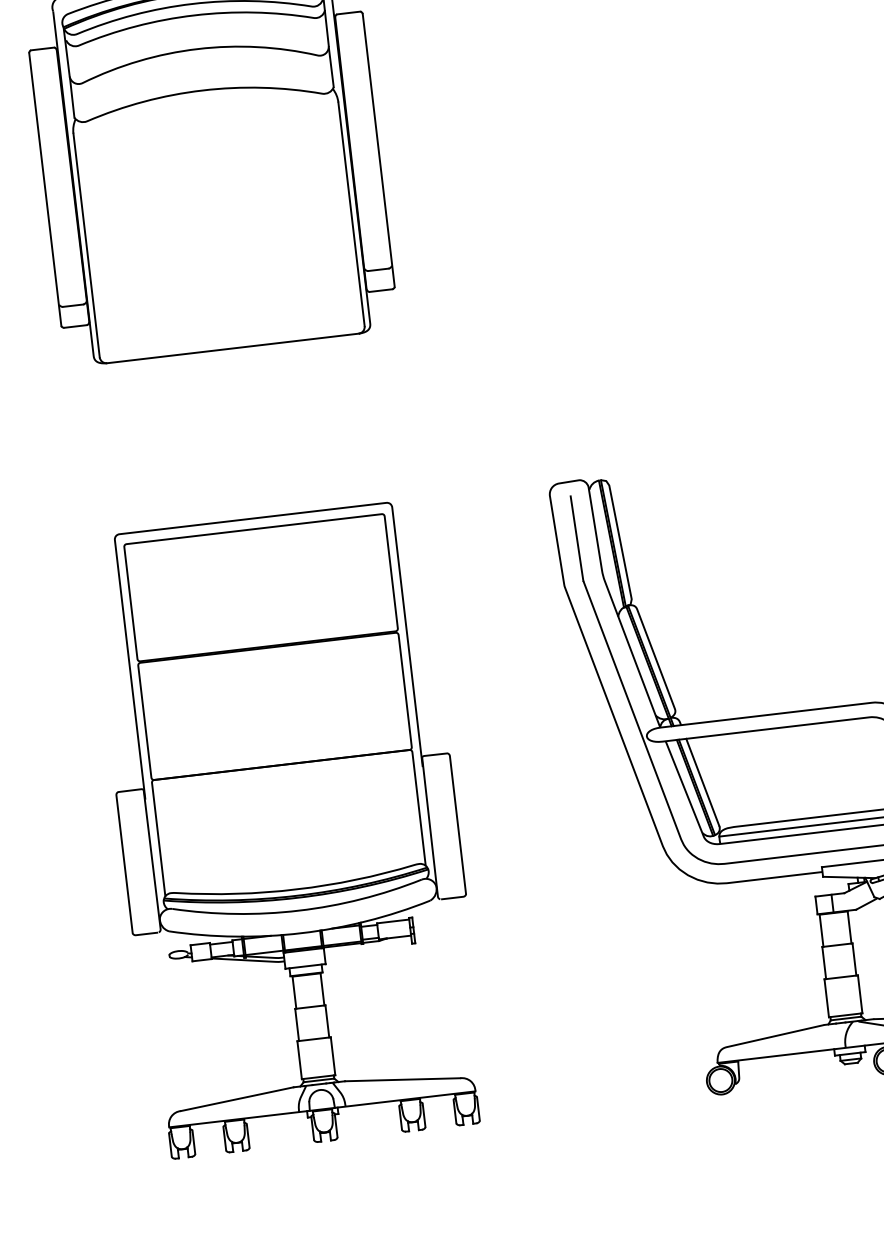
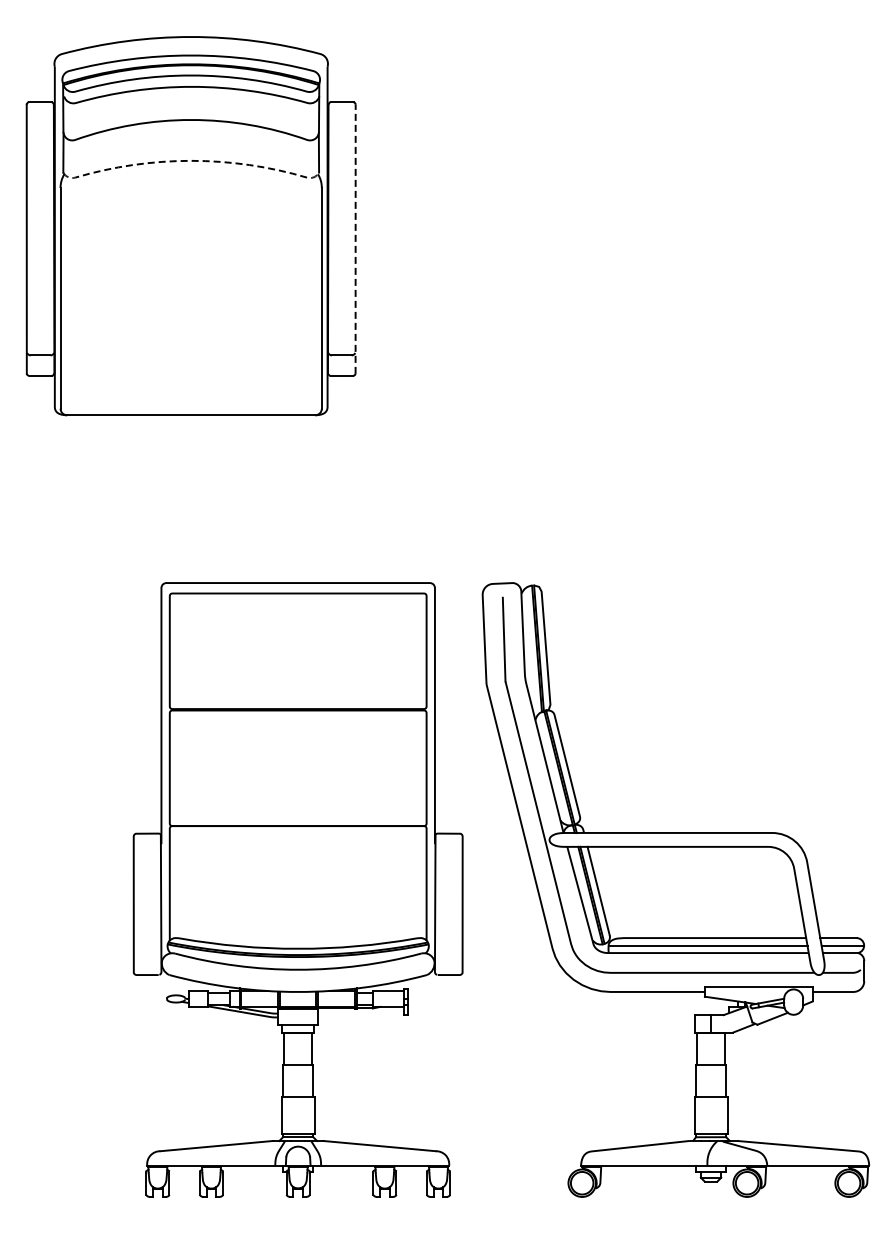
line: (202, 90) -> (191, 160), solid -> dashed
line: (378, 150) -> (355, 239), solid -> dashed
part: (288, 829) -> (297, 889), moved

